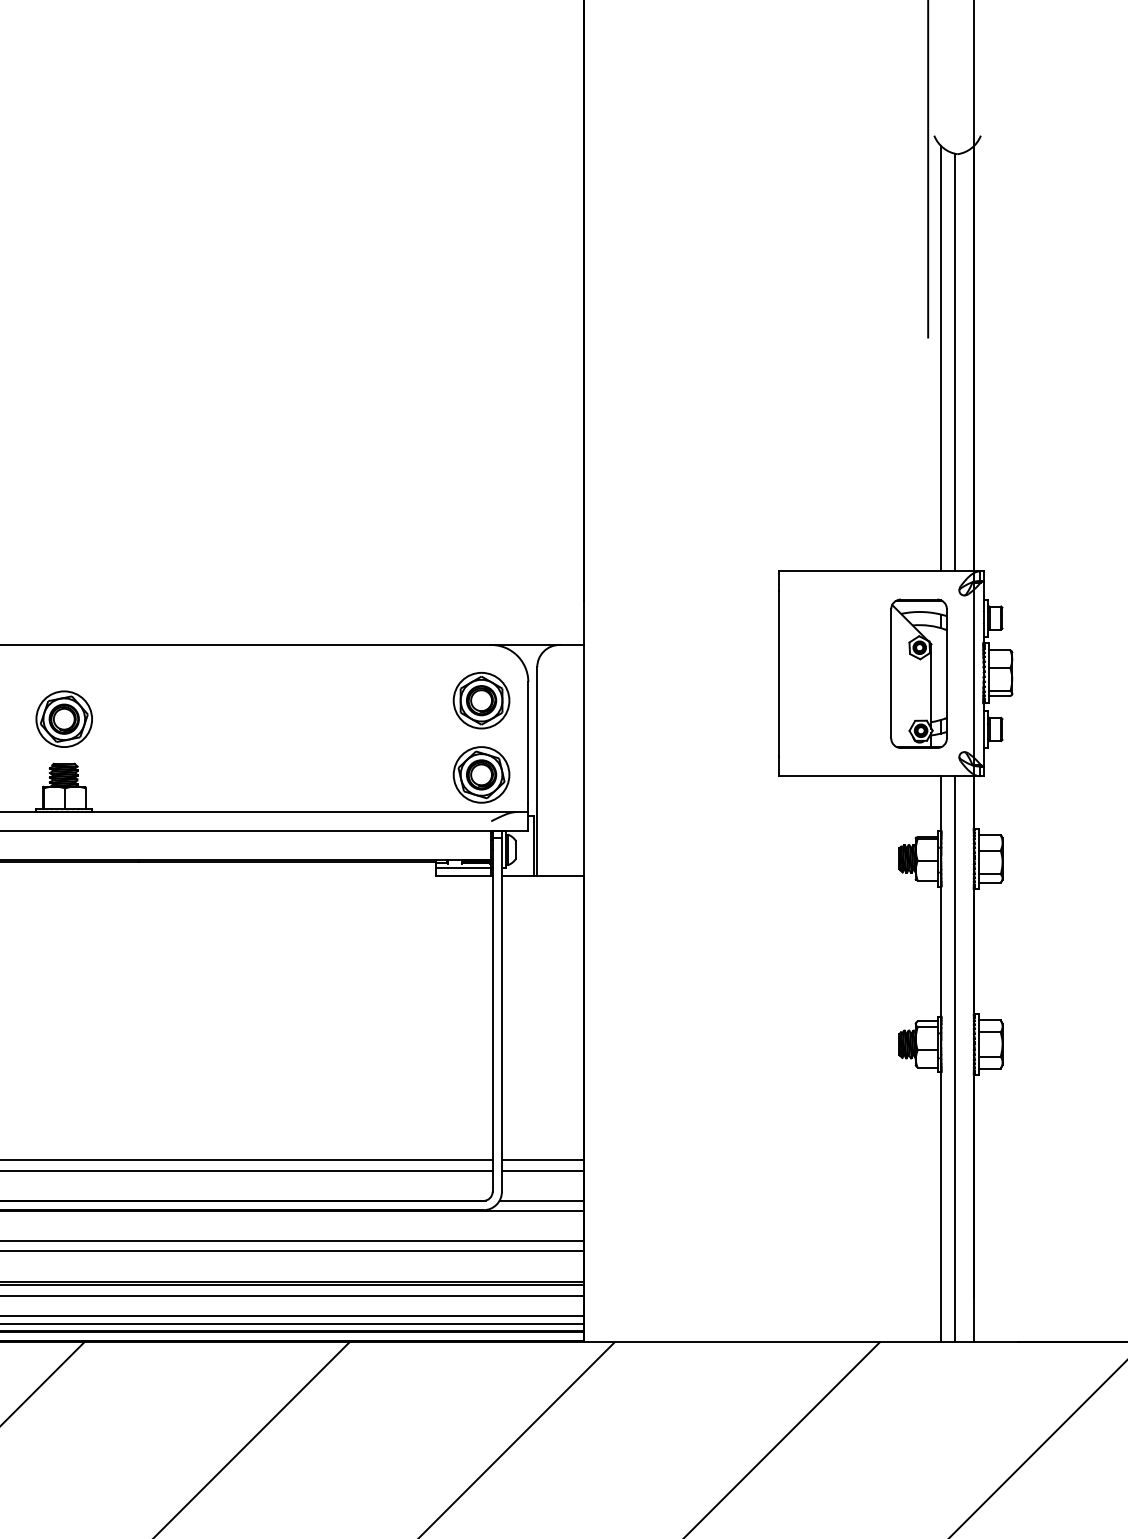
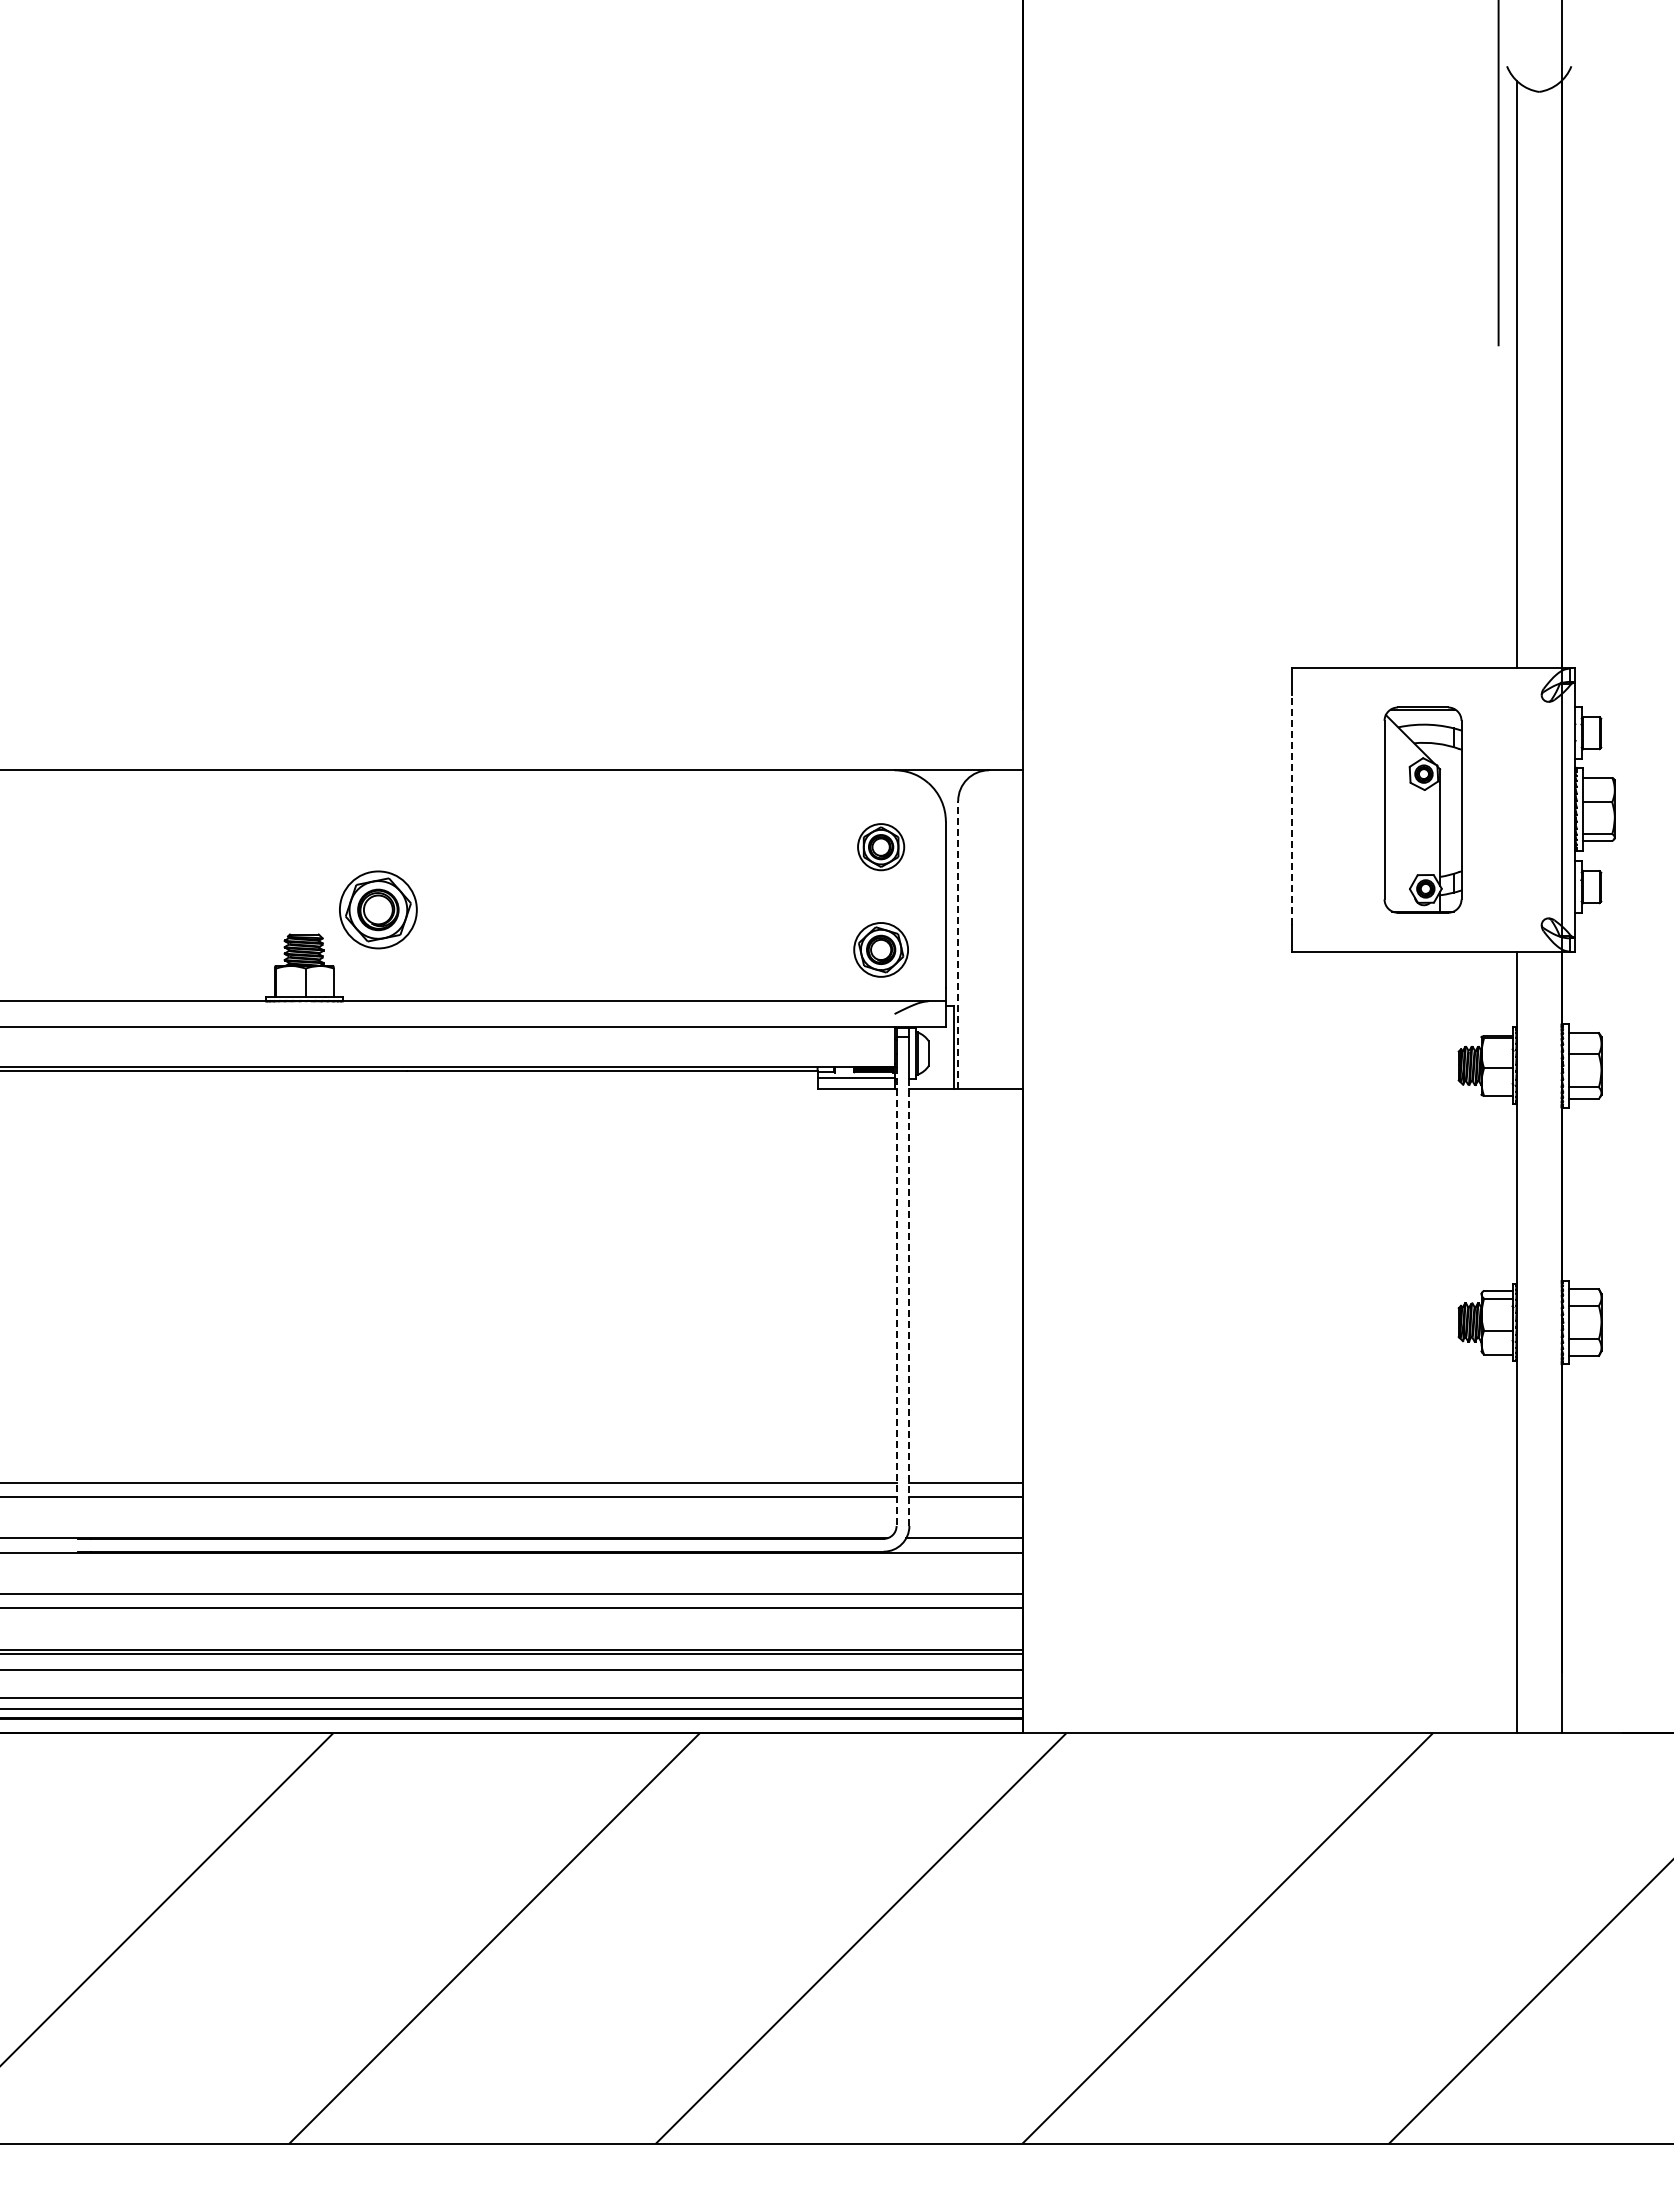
line: (955, 362) -> (1536, 379), removed
part: (918, 673) -> (1422, 809), moved
line: (778, 674) -> (1291, 810), solid -> dashed
part: (481, 700) -> (880, 846), size x0.6
part: (64, 718) -> (378, 909), moved
line: (537, 771) -> (958, 945), solid -> dashed
part: (481, 774) -> (880, 949), size x0.7
line: (492, 1025) -> (896, 1296), solid -> dashed
line: (502, 1030) -> (909, 1303), solid -> dashed
line: (955, 1058) -> (1536, 1342), removed

